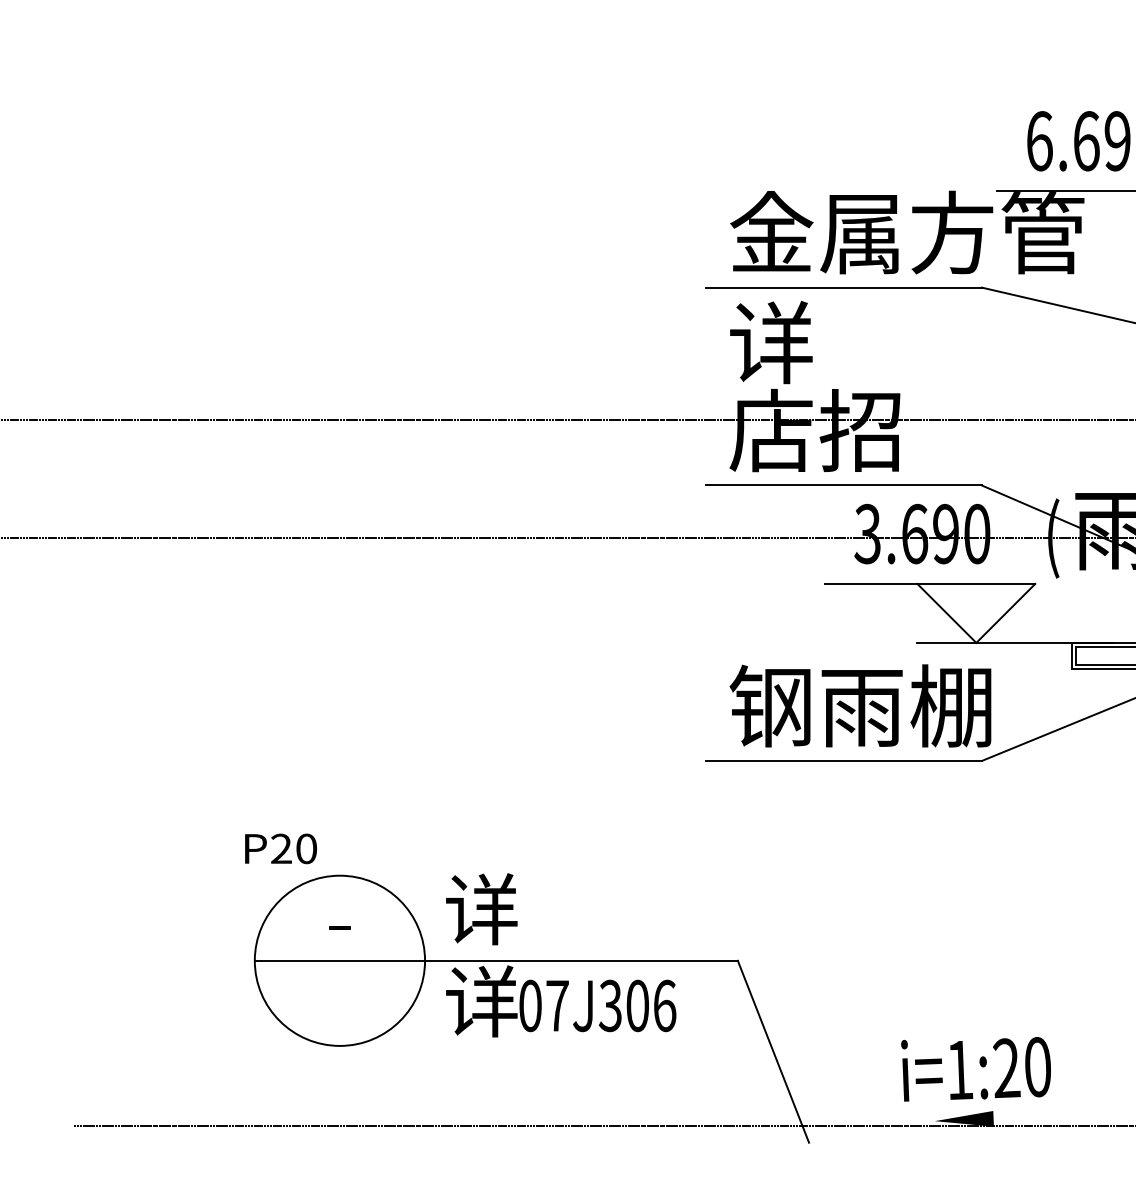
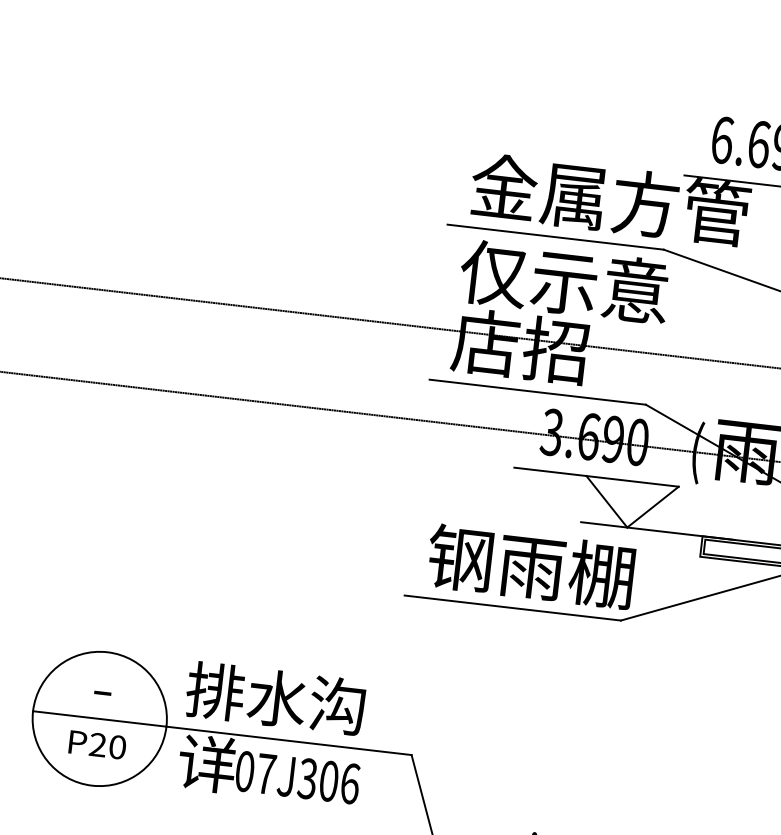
text: (861, 342) -> (564, 281), 详 -> 仅示意
text: (280, 848) -> (97, 744), moved
text: (558, 909) -> (275, 698), 详 -> 排水沟

